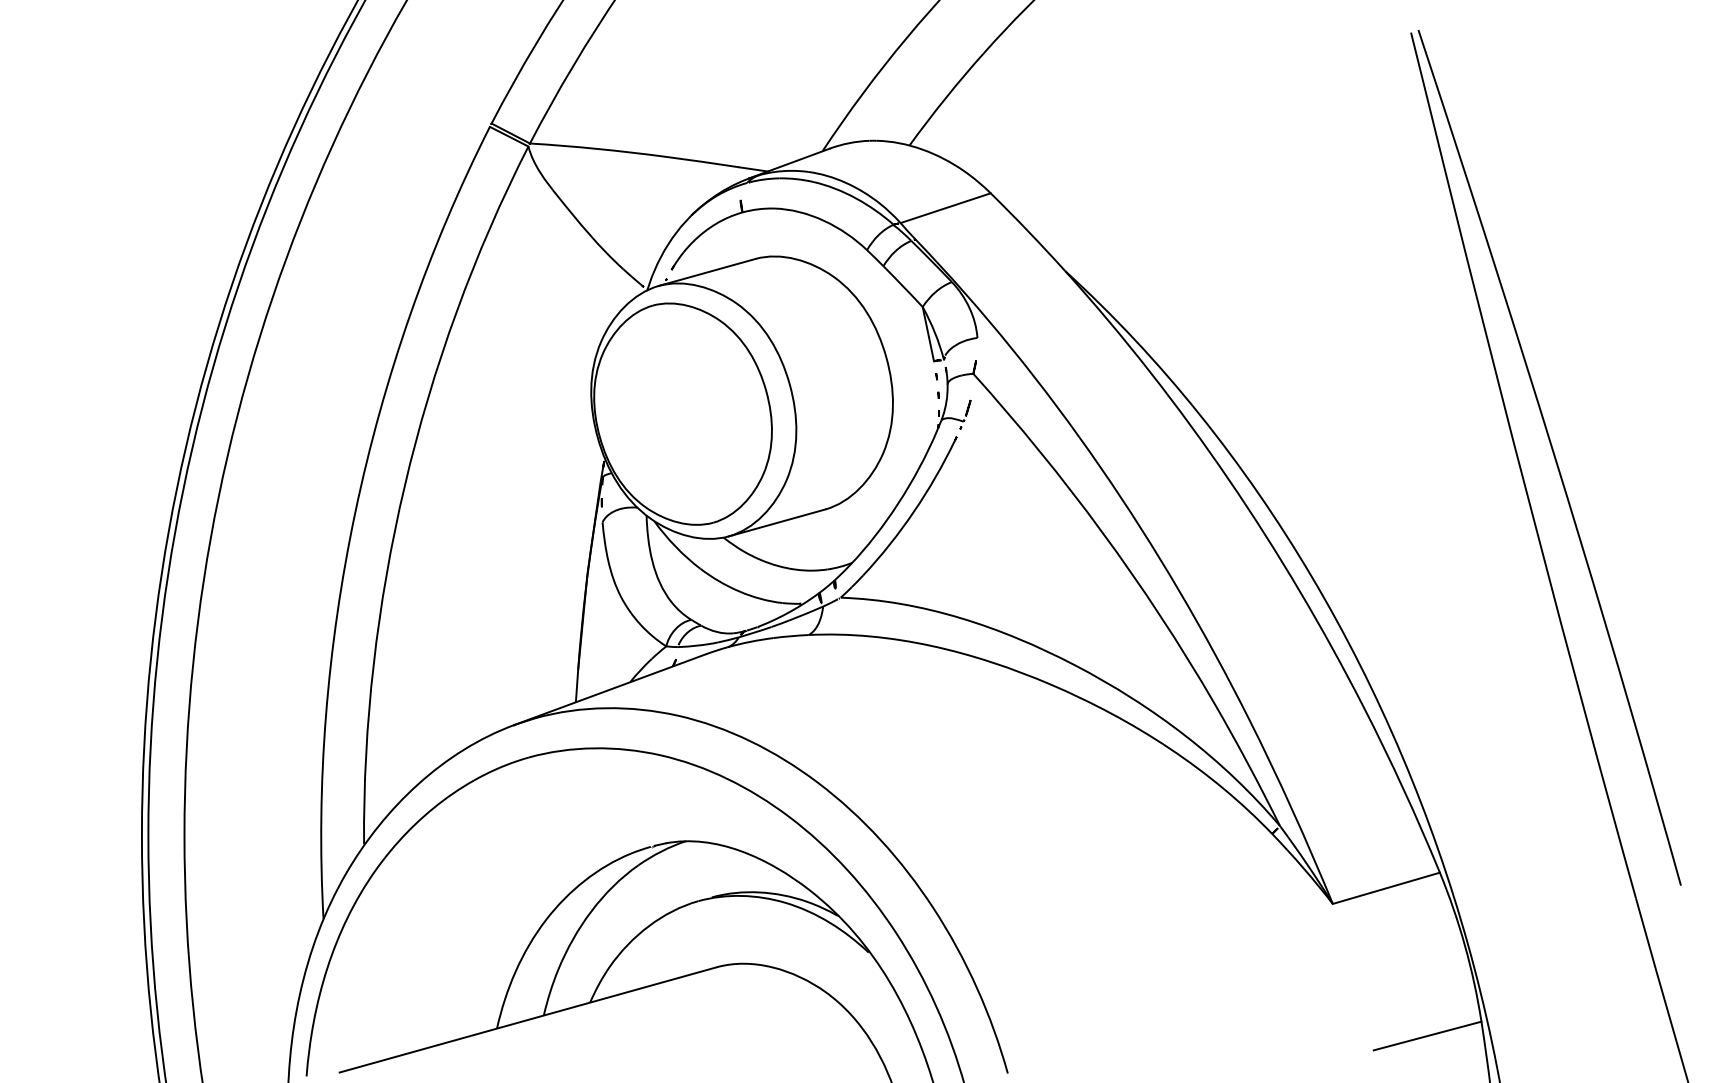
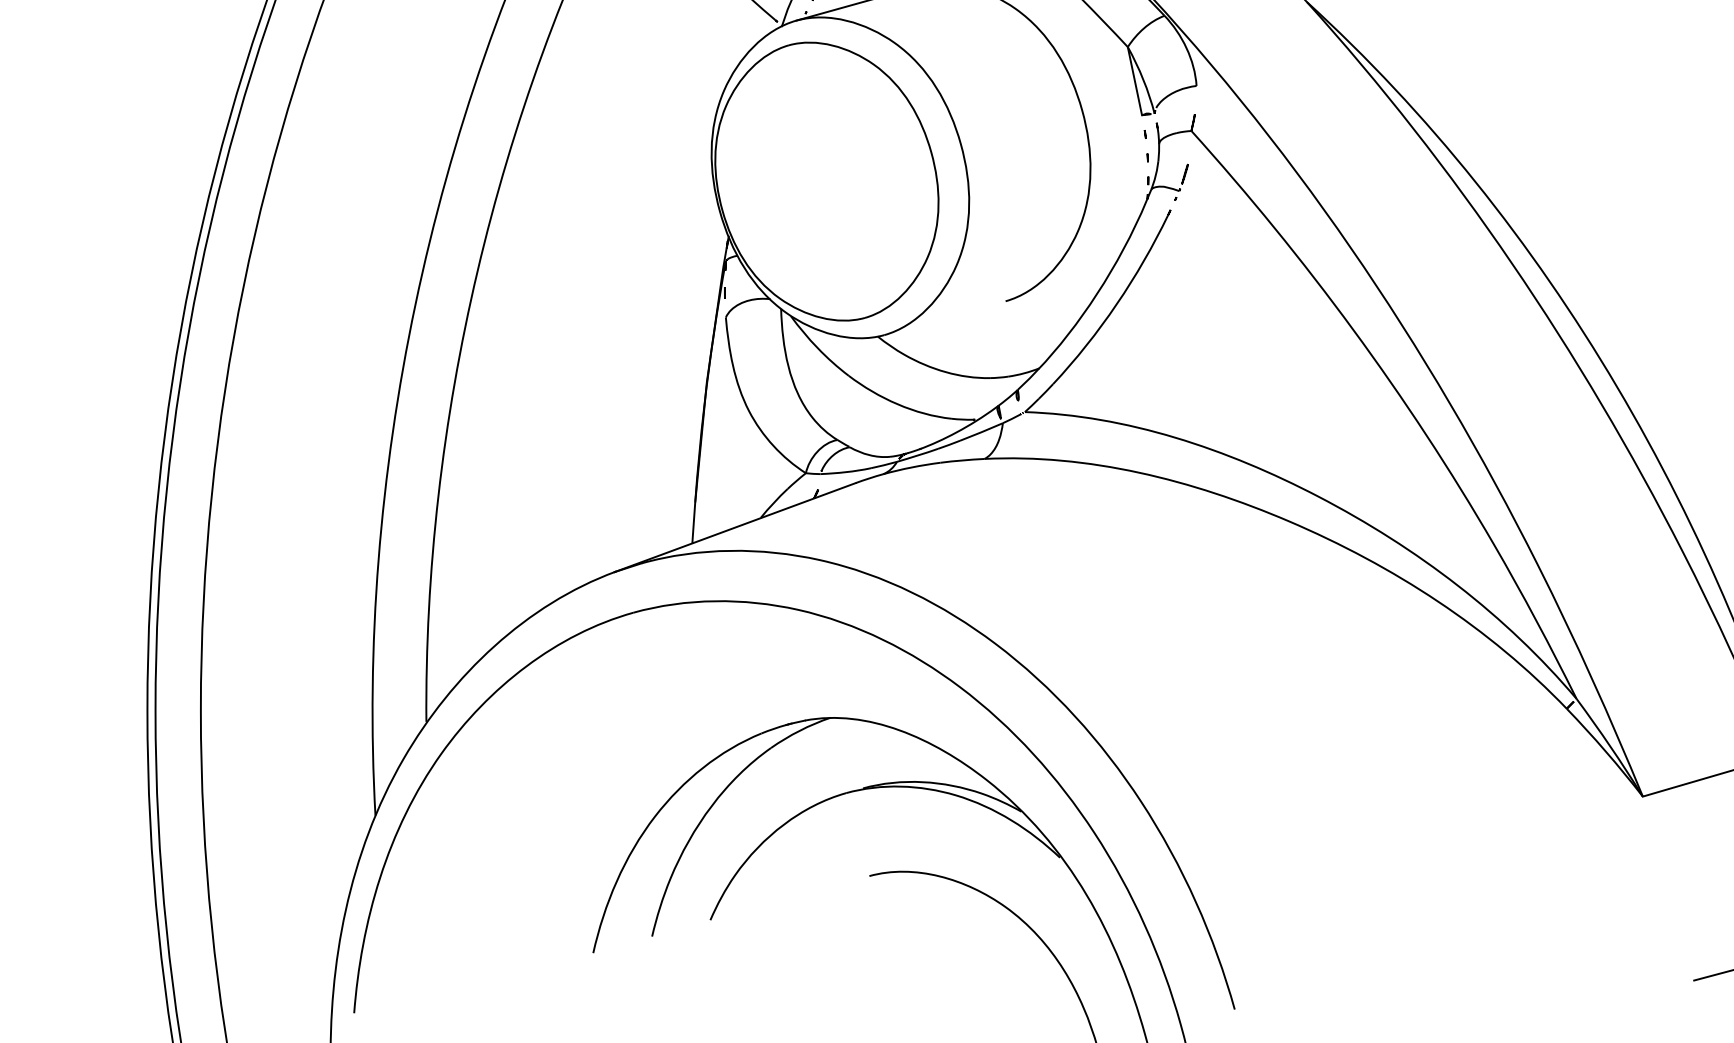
line: (776, 522) -> (944, 317), removed
line: (527, 1019) -> (631, 941), removed

